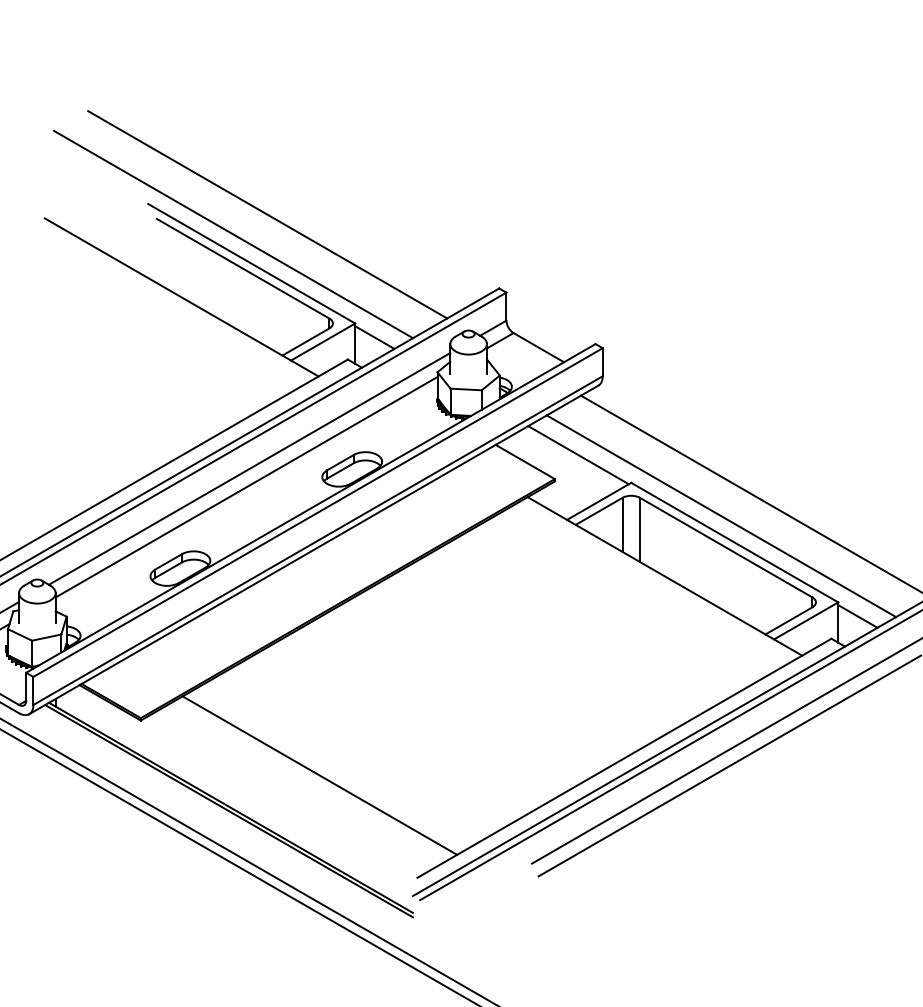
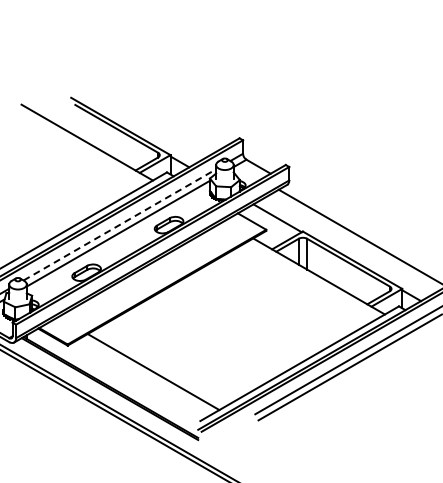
line: (267, 213) -> (128, 102), removed
line: (232, 234) -> (111, 112), removed
line: (250, 468) -> (120, 224), solid -> dashed
line: (722, 516) -> (346, 247), removed

